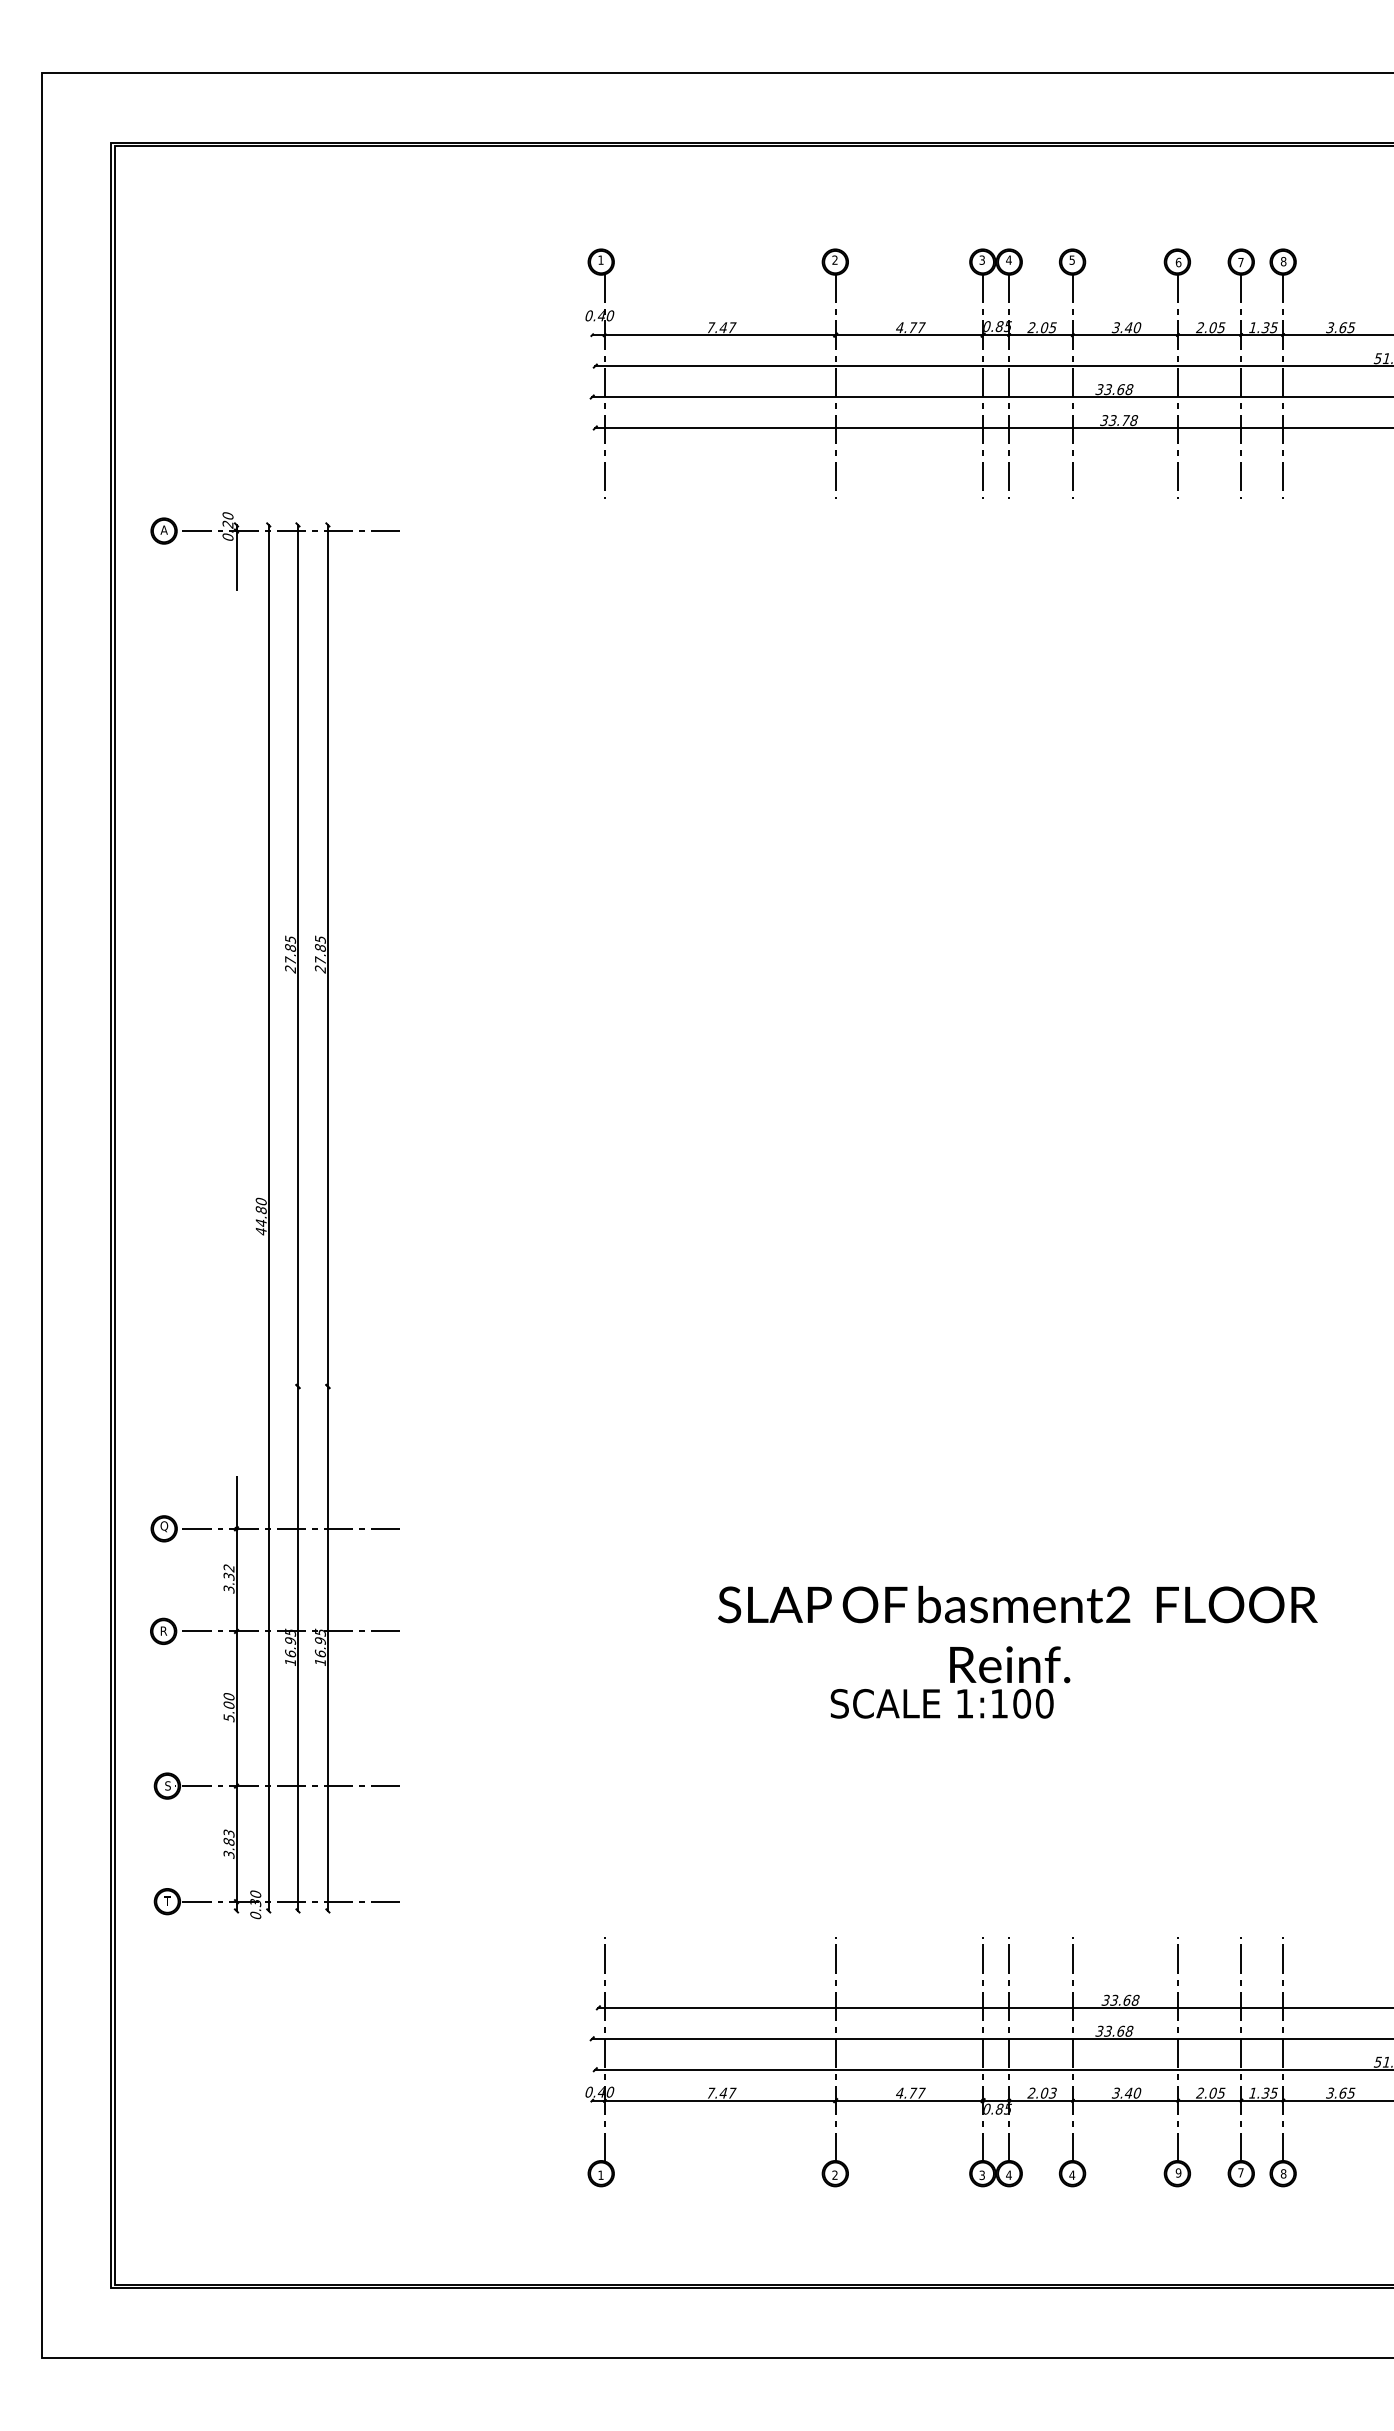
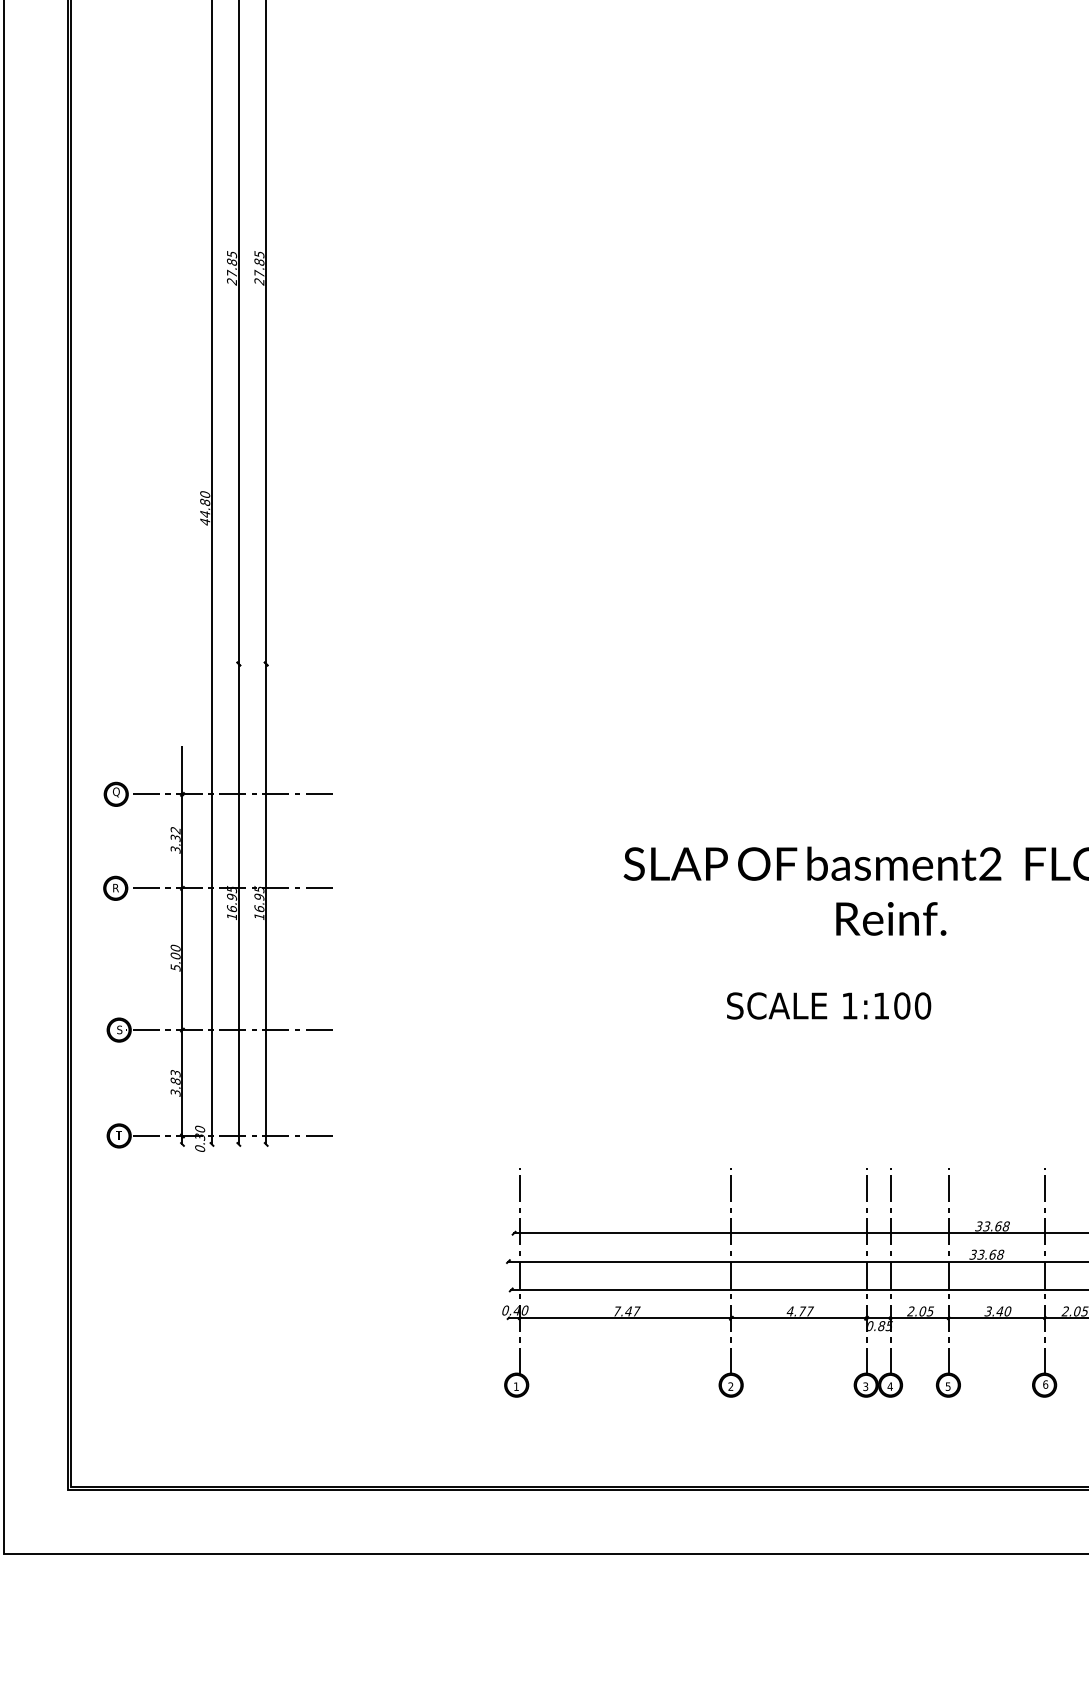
text: (941, 1703) -> (828, 1005), moved
text: (1053, 2092) -> (931, 1310), 2.03 -> 2.05
text: (1178, 2172) -> (1045, 1384), 9 -> 6
text: (1072, 2174) -> (948, 1385), 4 -> 5

